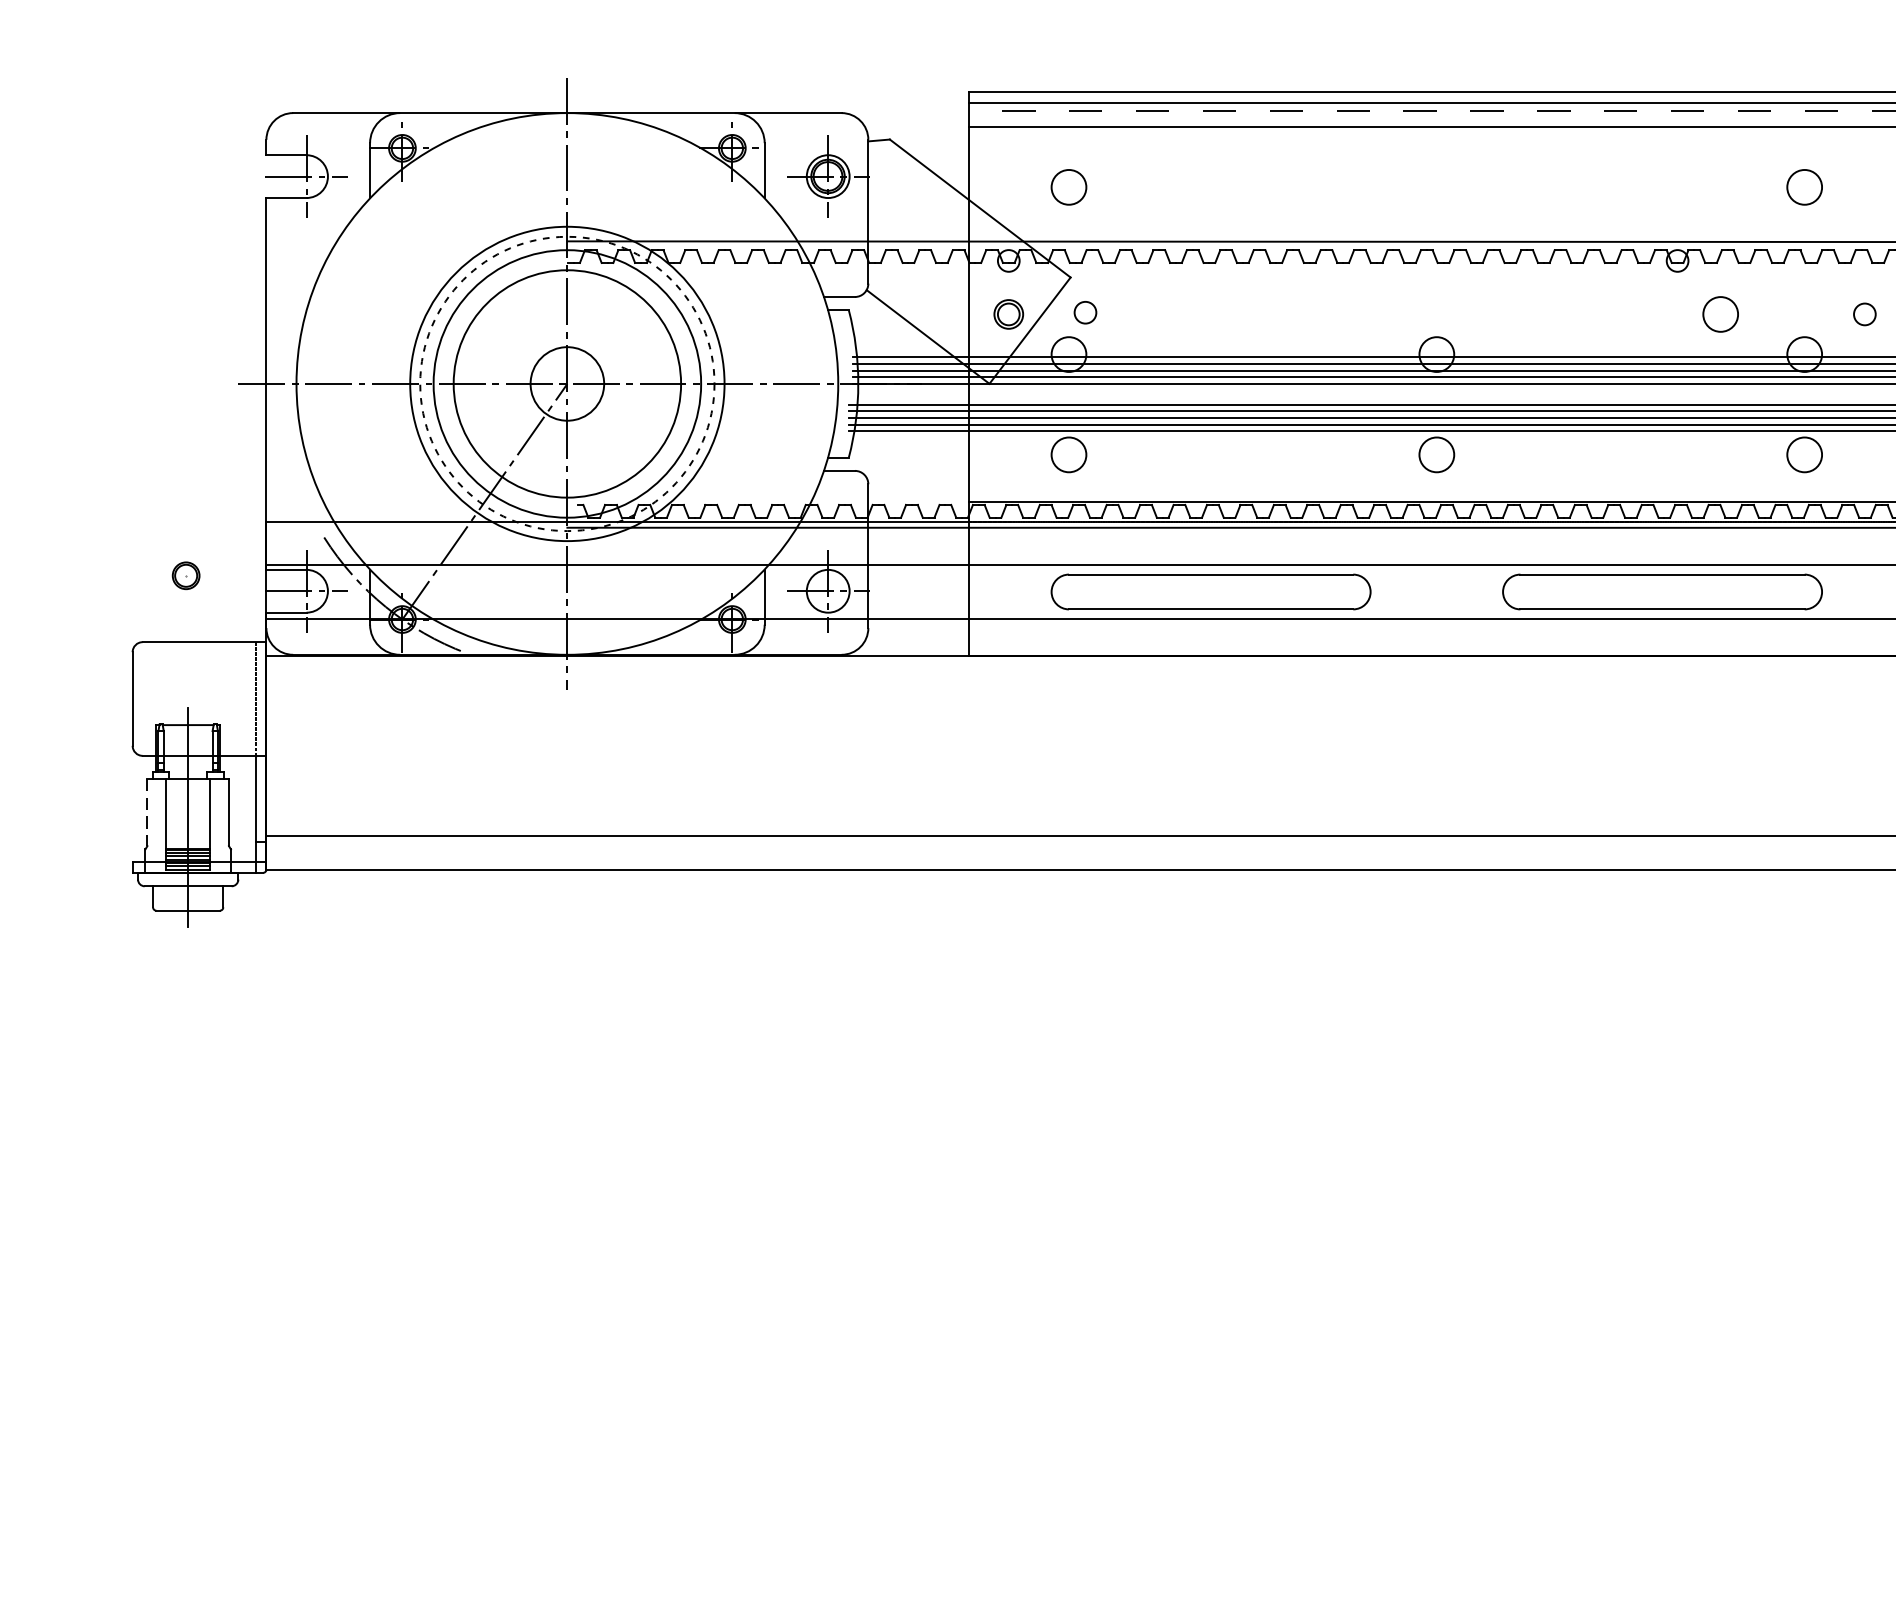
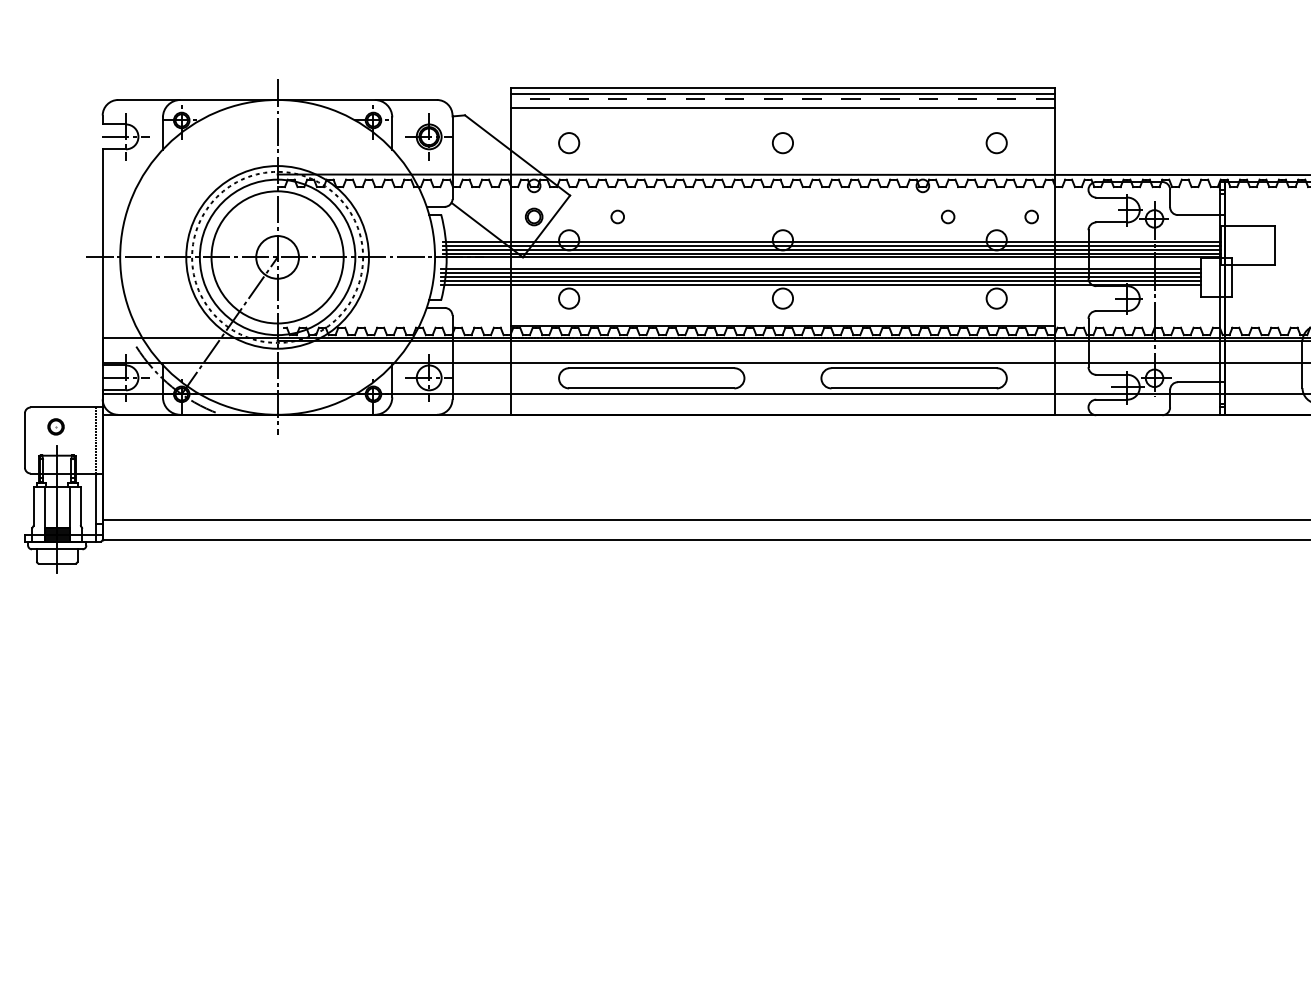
circle: (1436, 187) -> (782, 143), added
circle: (1085, 311) -> (617, 216), moved
circle: (1721, 313) -> (948, 216), size x0.62
part: (185, 575) -> (55, 426), moved
line: (147, 812) -> (33, 506), dashed -> solid

